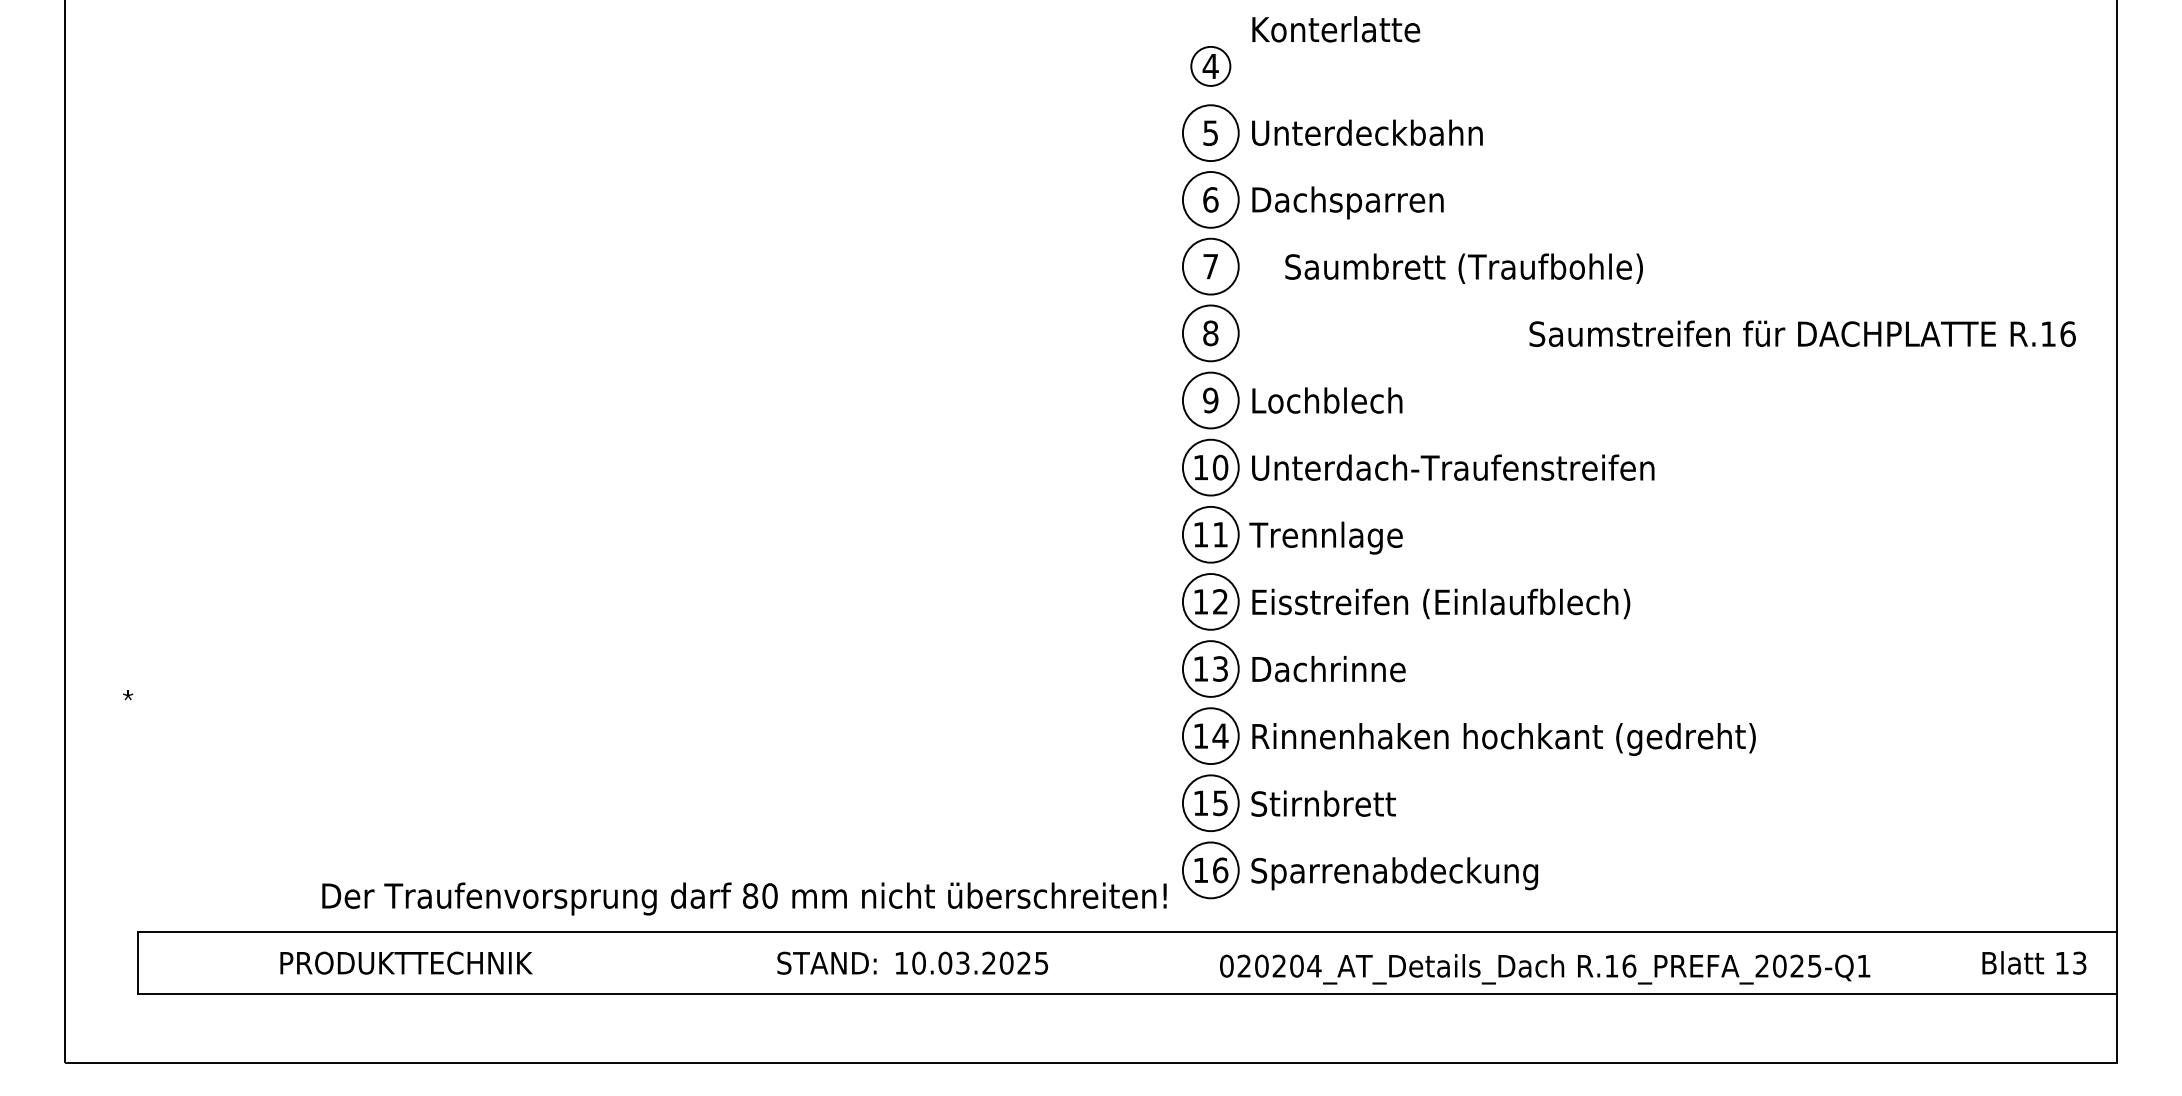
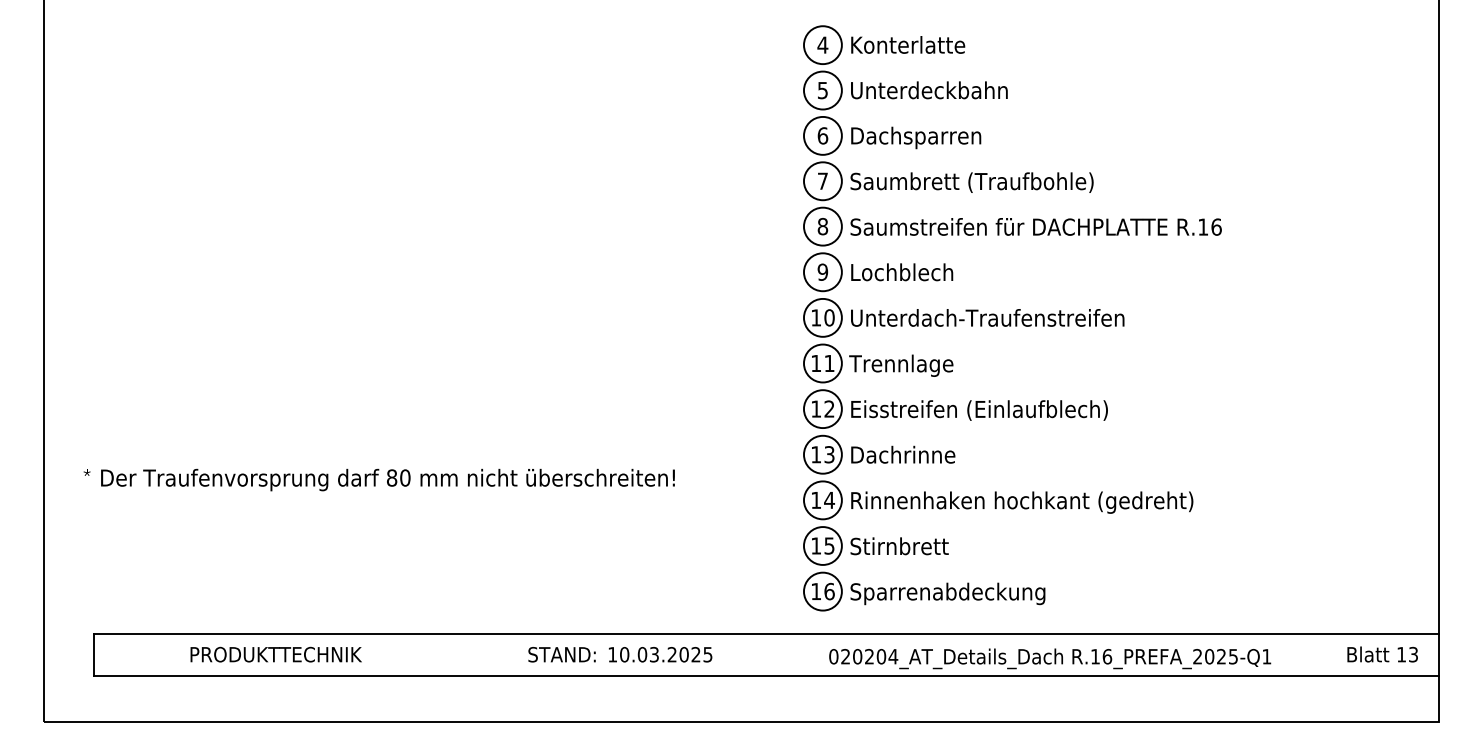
text: (1336, 28) -> (908, 44), moved
circle: (1210, 66) -> (822, 45), size x1.43
text: (1463, 268) -> (971, 182), moved
text: (1801, 333) -> (1035, 226), moved
text: (743, 898) -> (387, 479), moved

